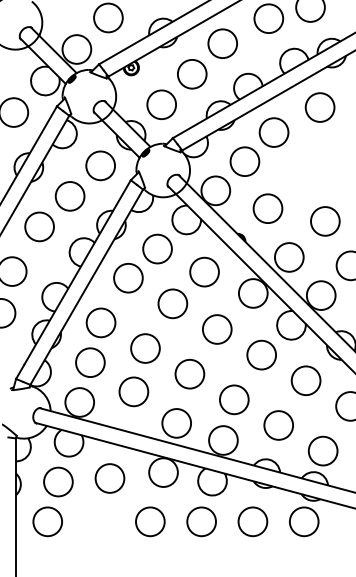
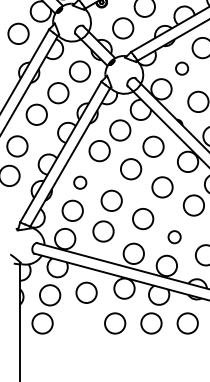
circle: (244, 161) -> (181, 68), size x0.6
circle: (100, 322) -> (79, 182), size x0.6
circle: (234, 399) -> (174, 236), size x0.6

